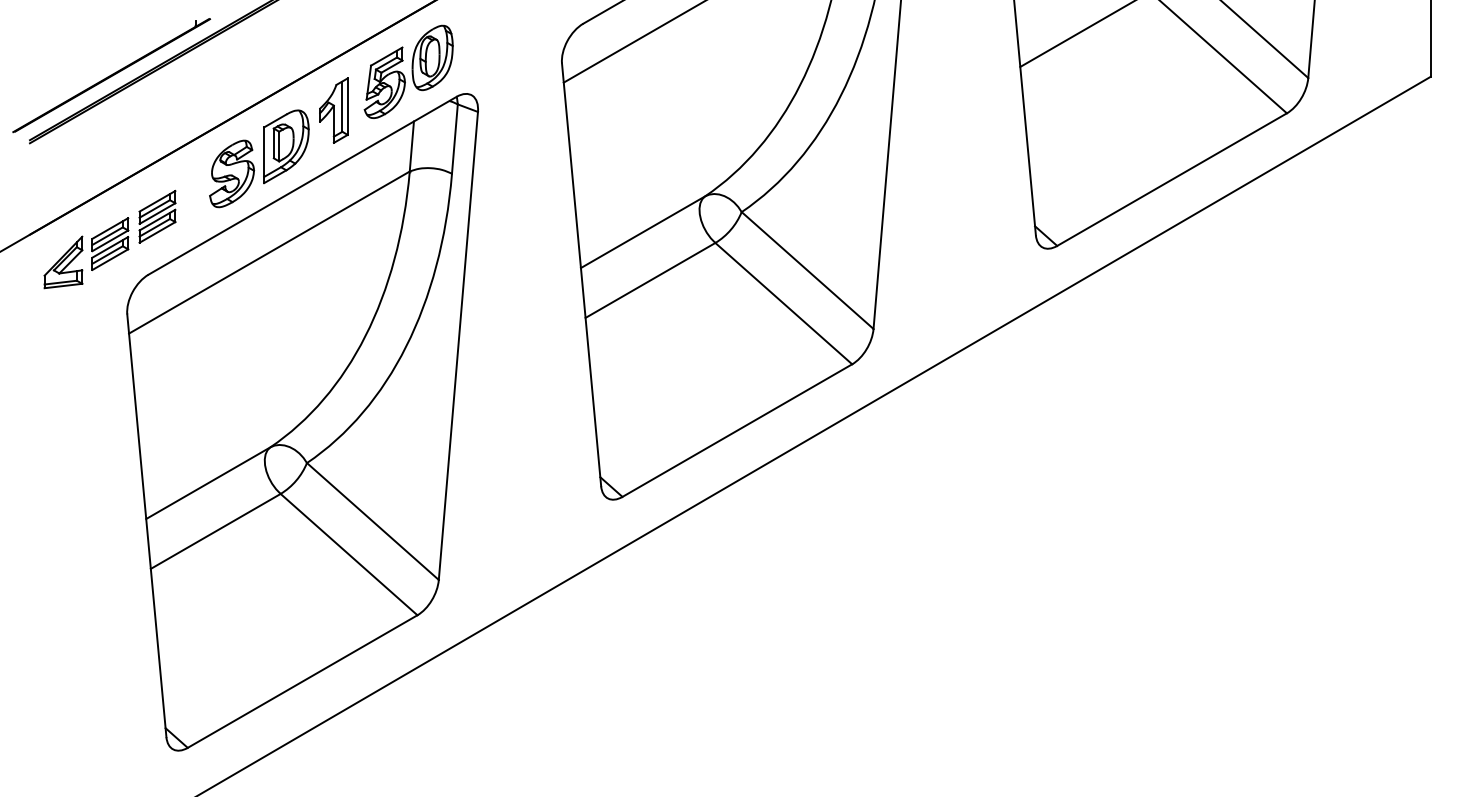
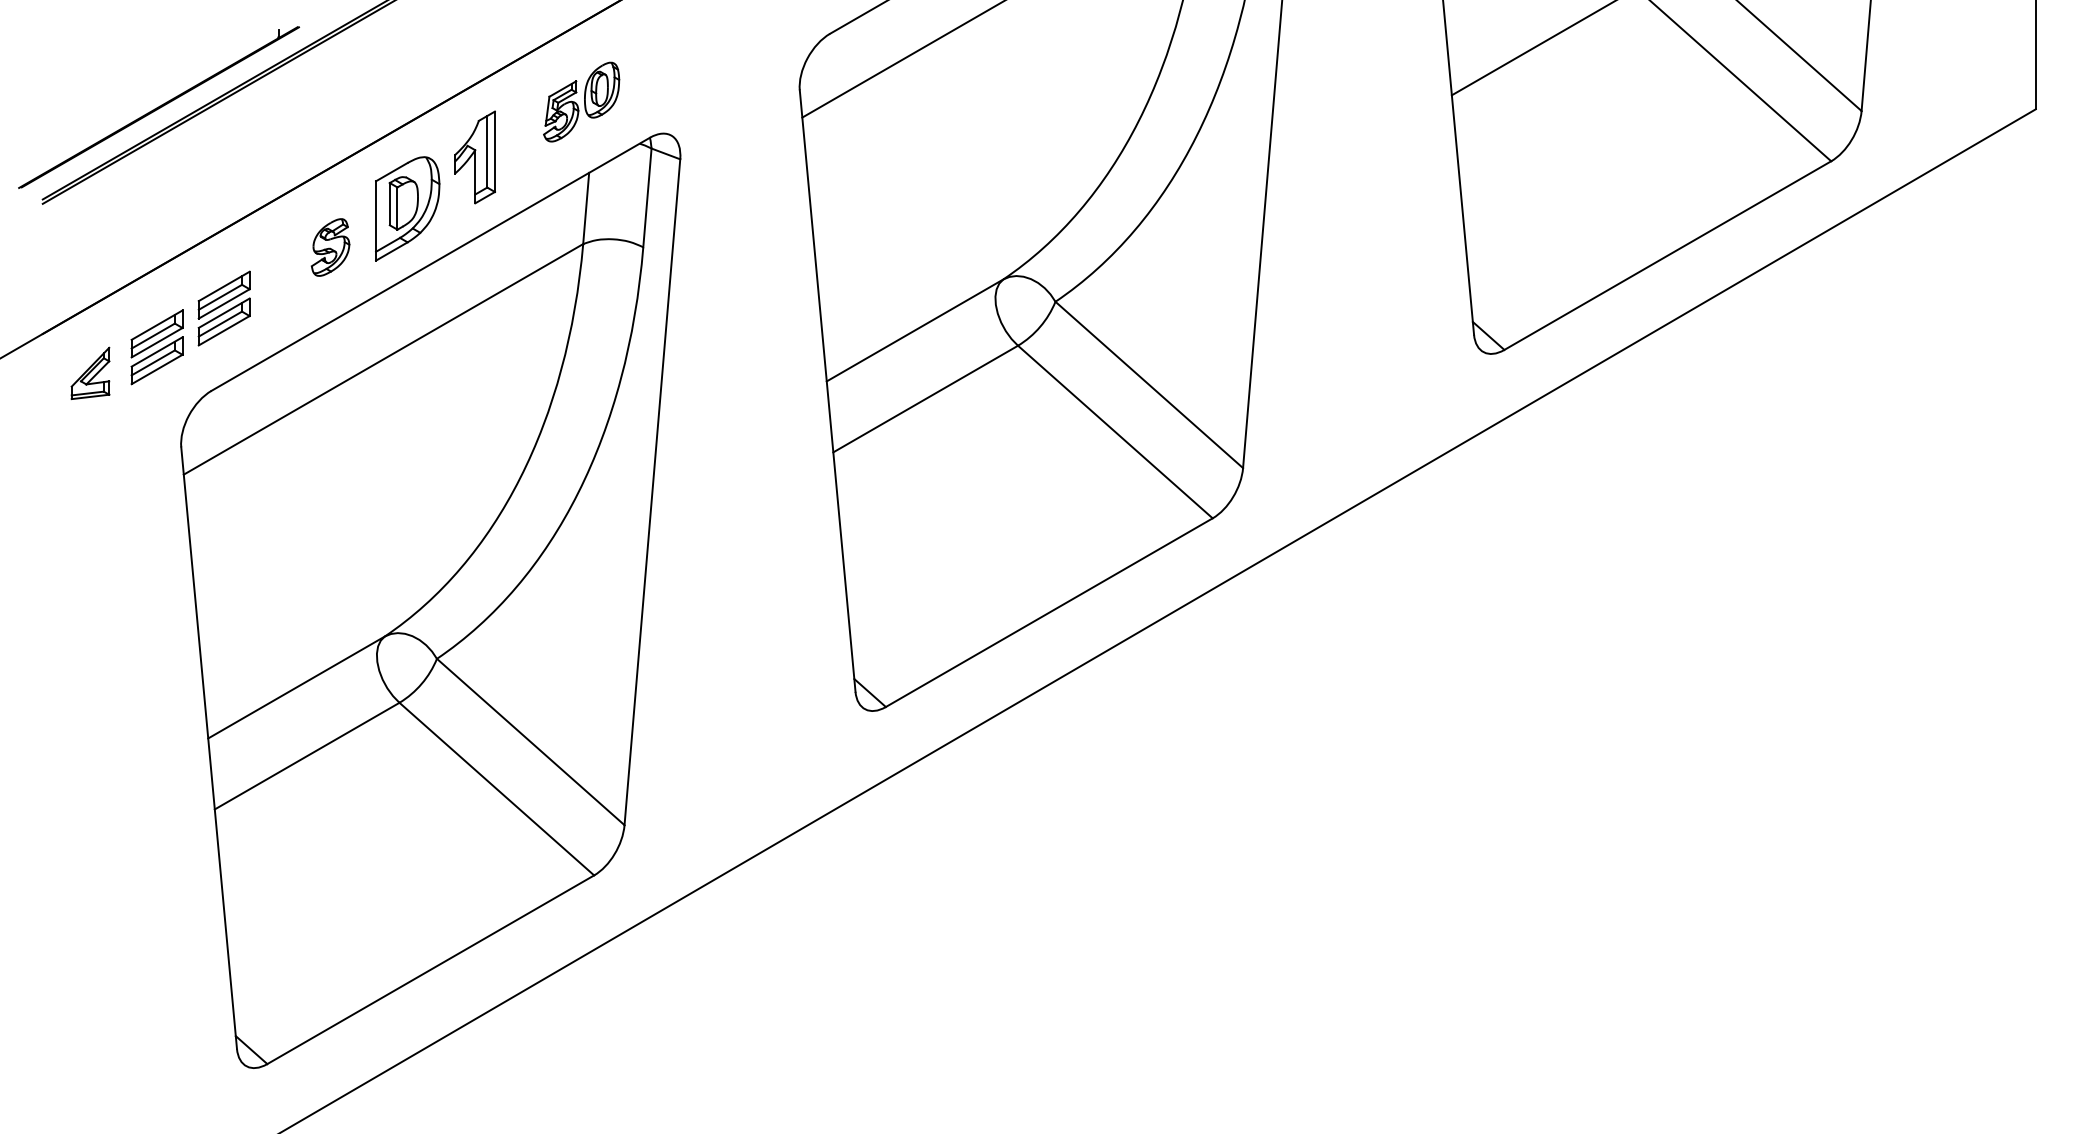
part: (408, 71) -> (581, 101), size x0.6
part: (232, 173) -> (330, 246), size x0.6
part: (63, 262) -> (90, 373), size x0.7

